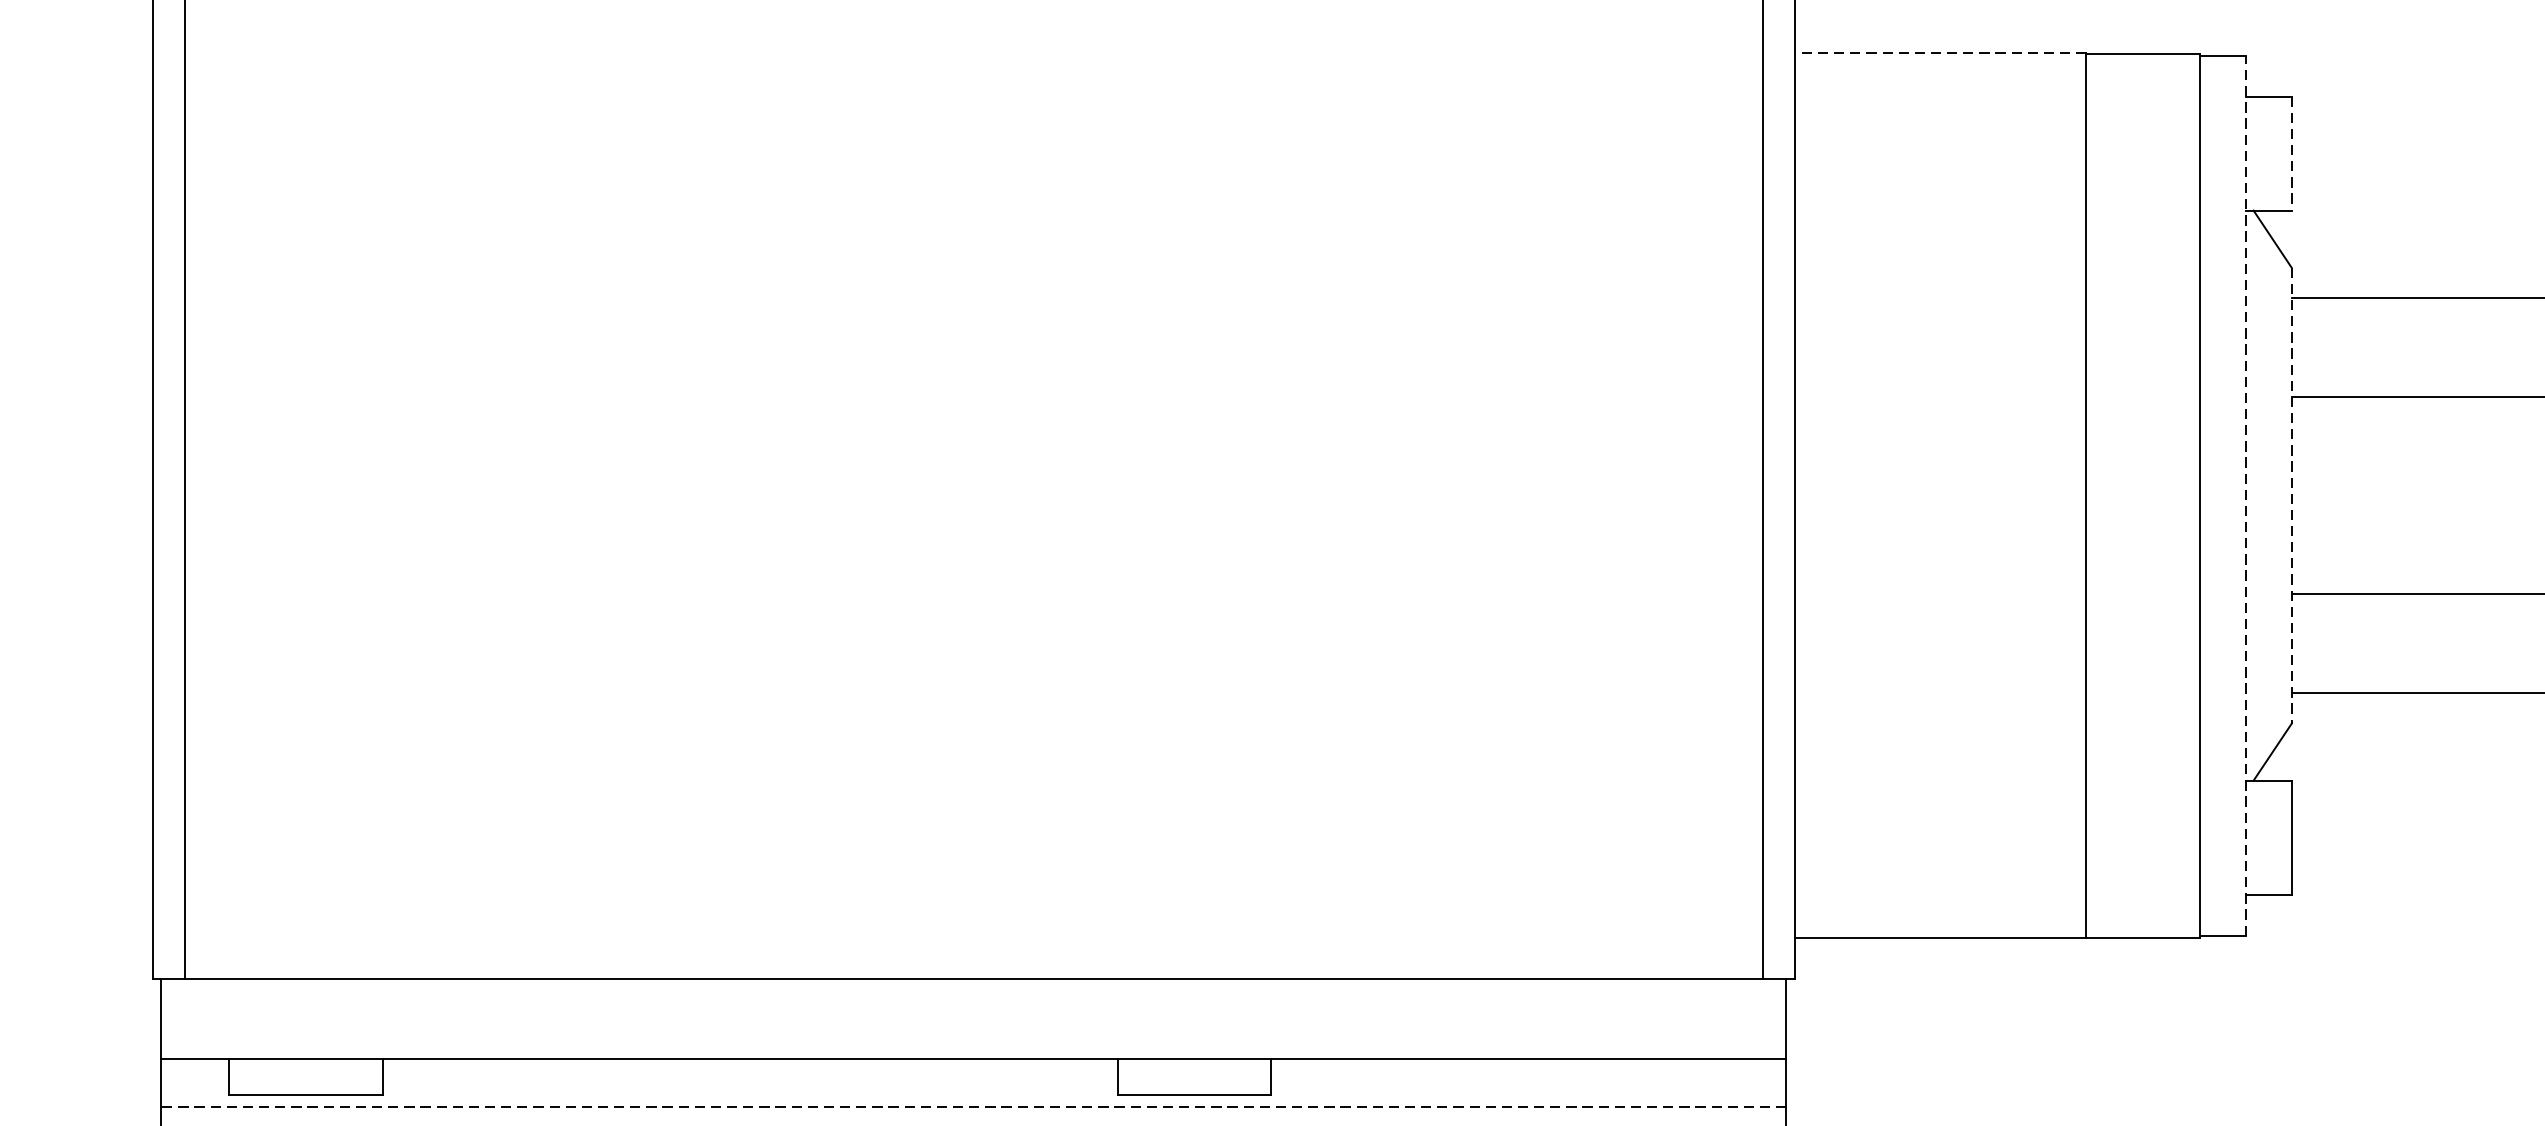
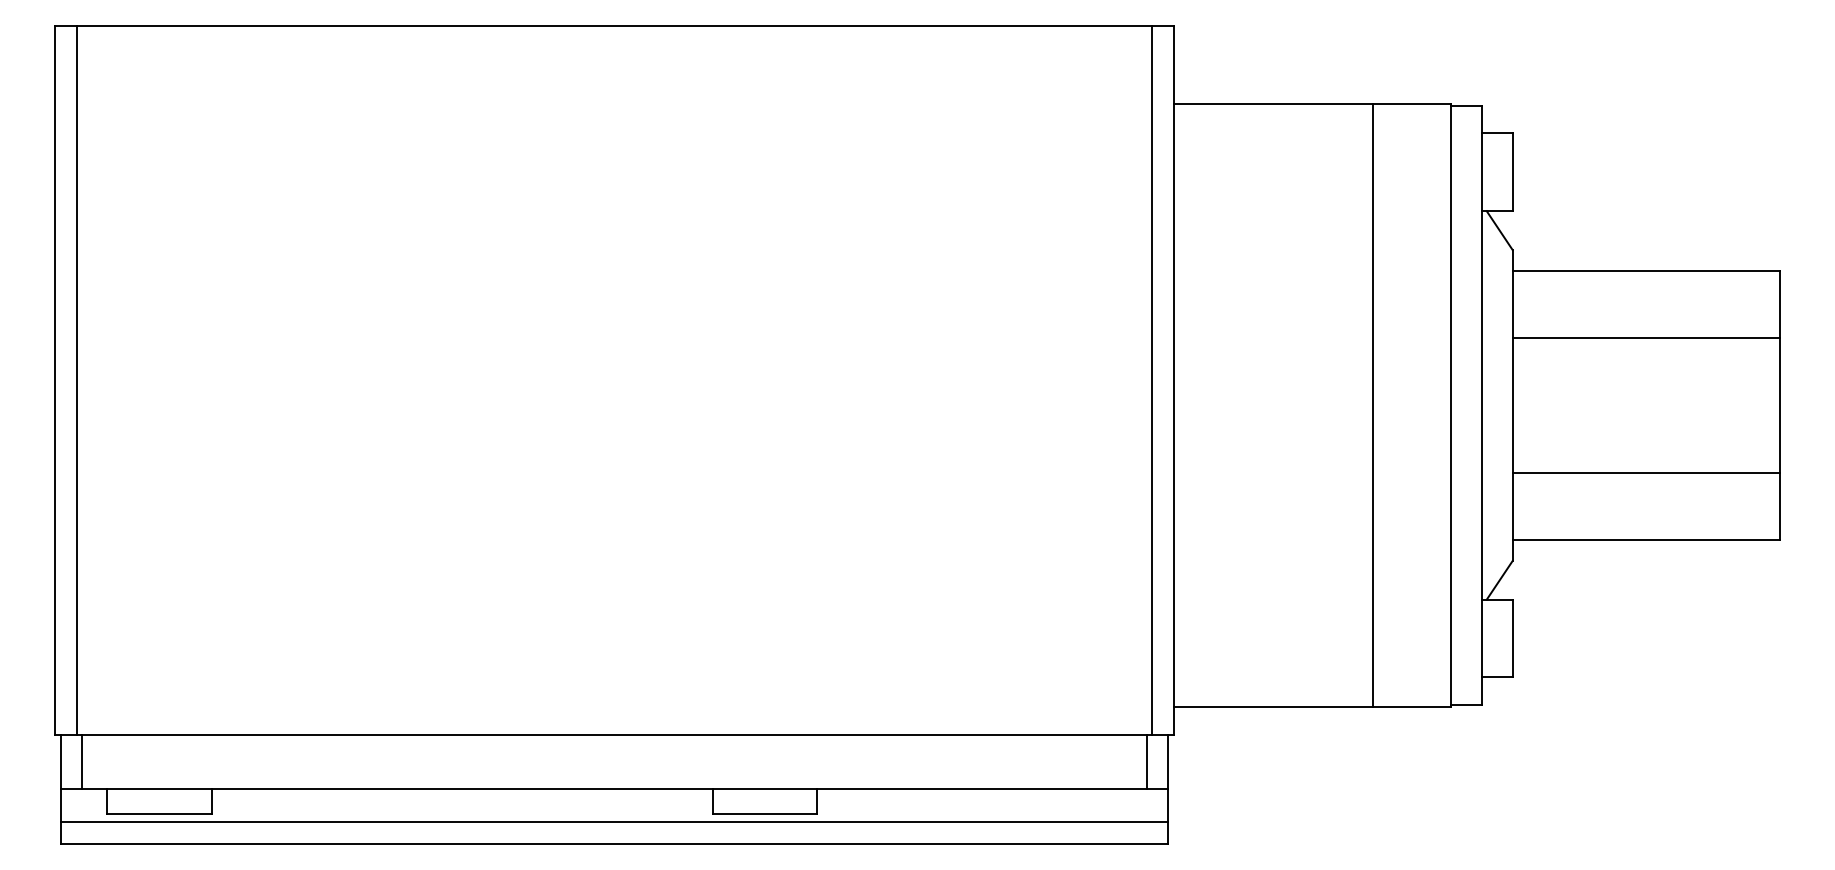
line: (1939, 54) -> (1272, 104), dashed -> solid
line: (2291, 153) -> (1512, 172), dashed -> solid
line: (2245, 495) -> (1481, 405), dashed -> solid
line: (2291, 497) -> (1512, 406), dashed -> solid
line: (193, 1018) -> (82, 761), added
line: (1754, 1018) -> (1146, 761), added
line: (973, 1106) -> (614, 821), dashed -> solid

